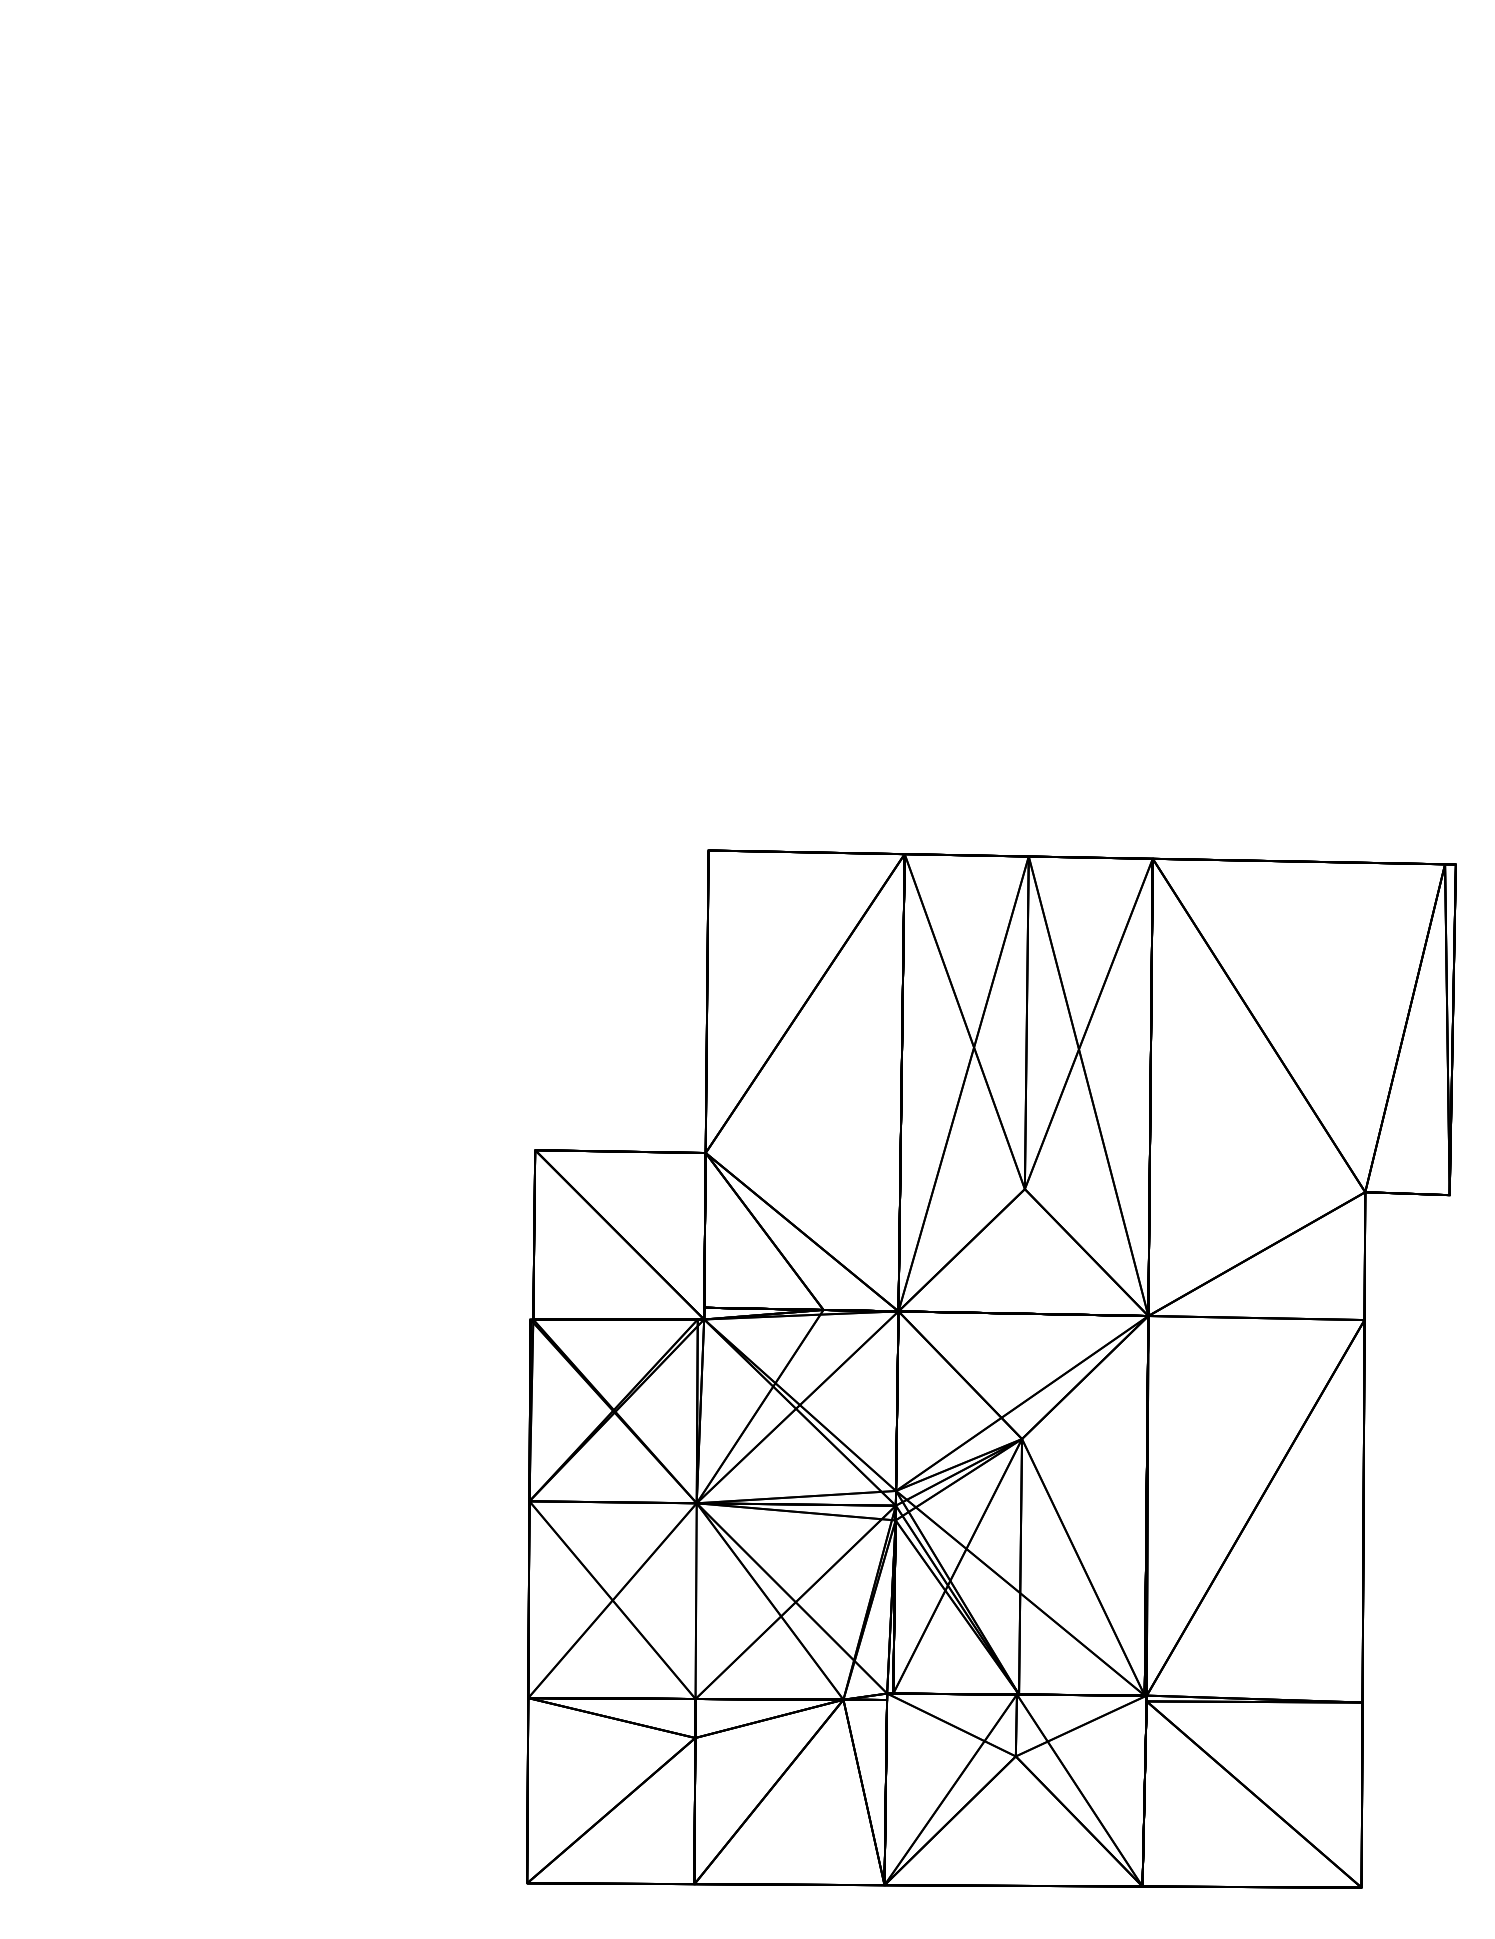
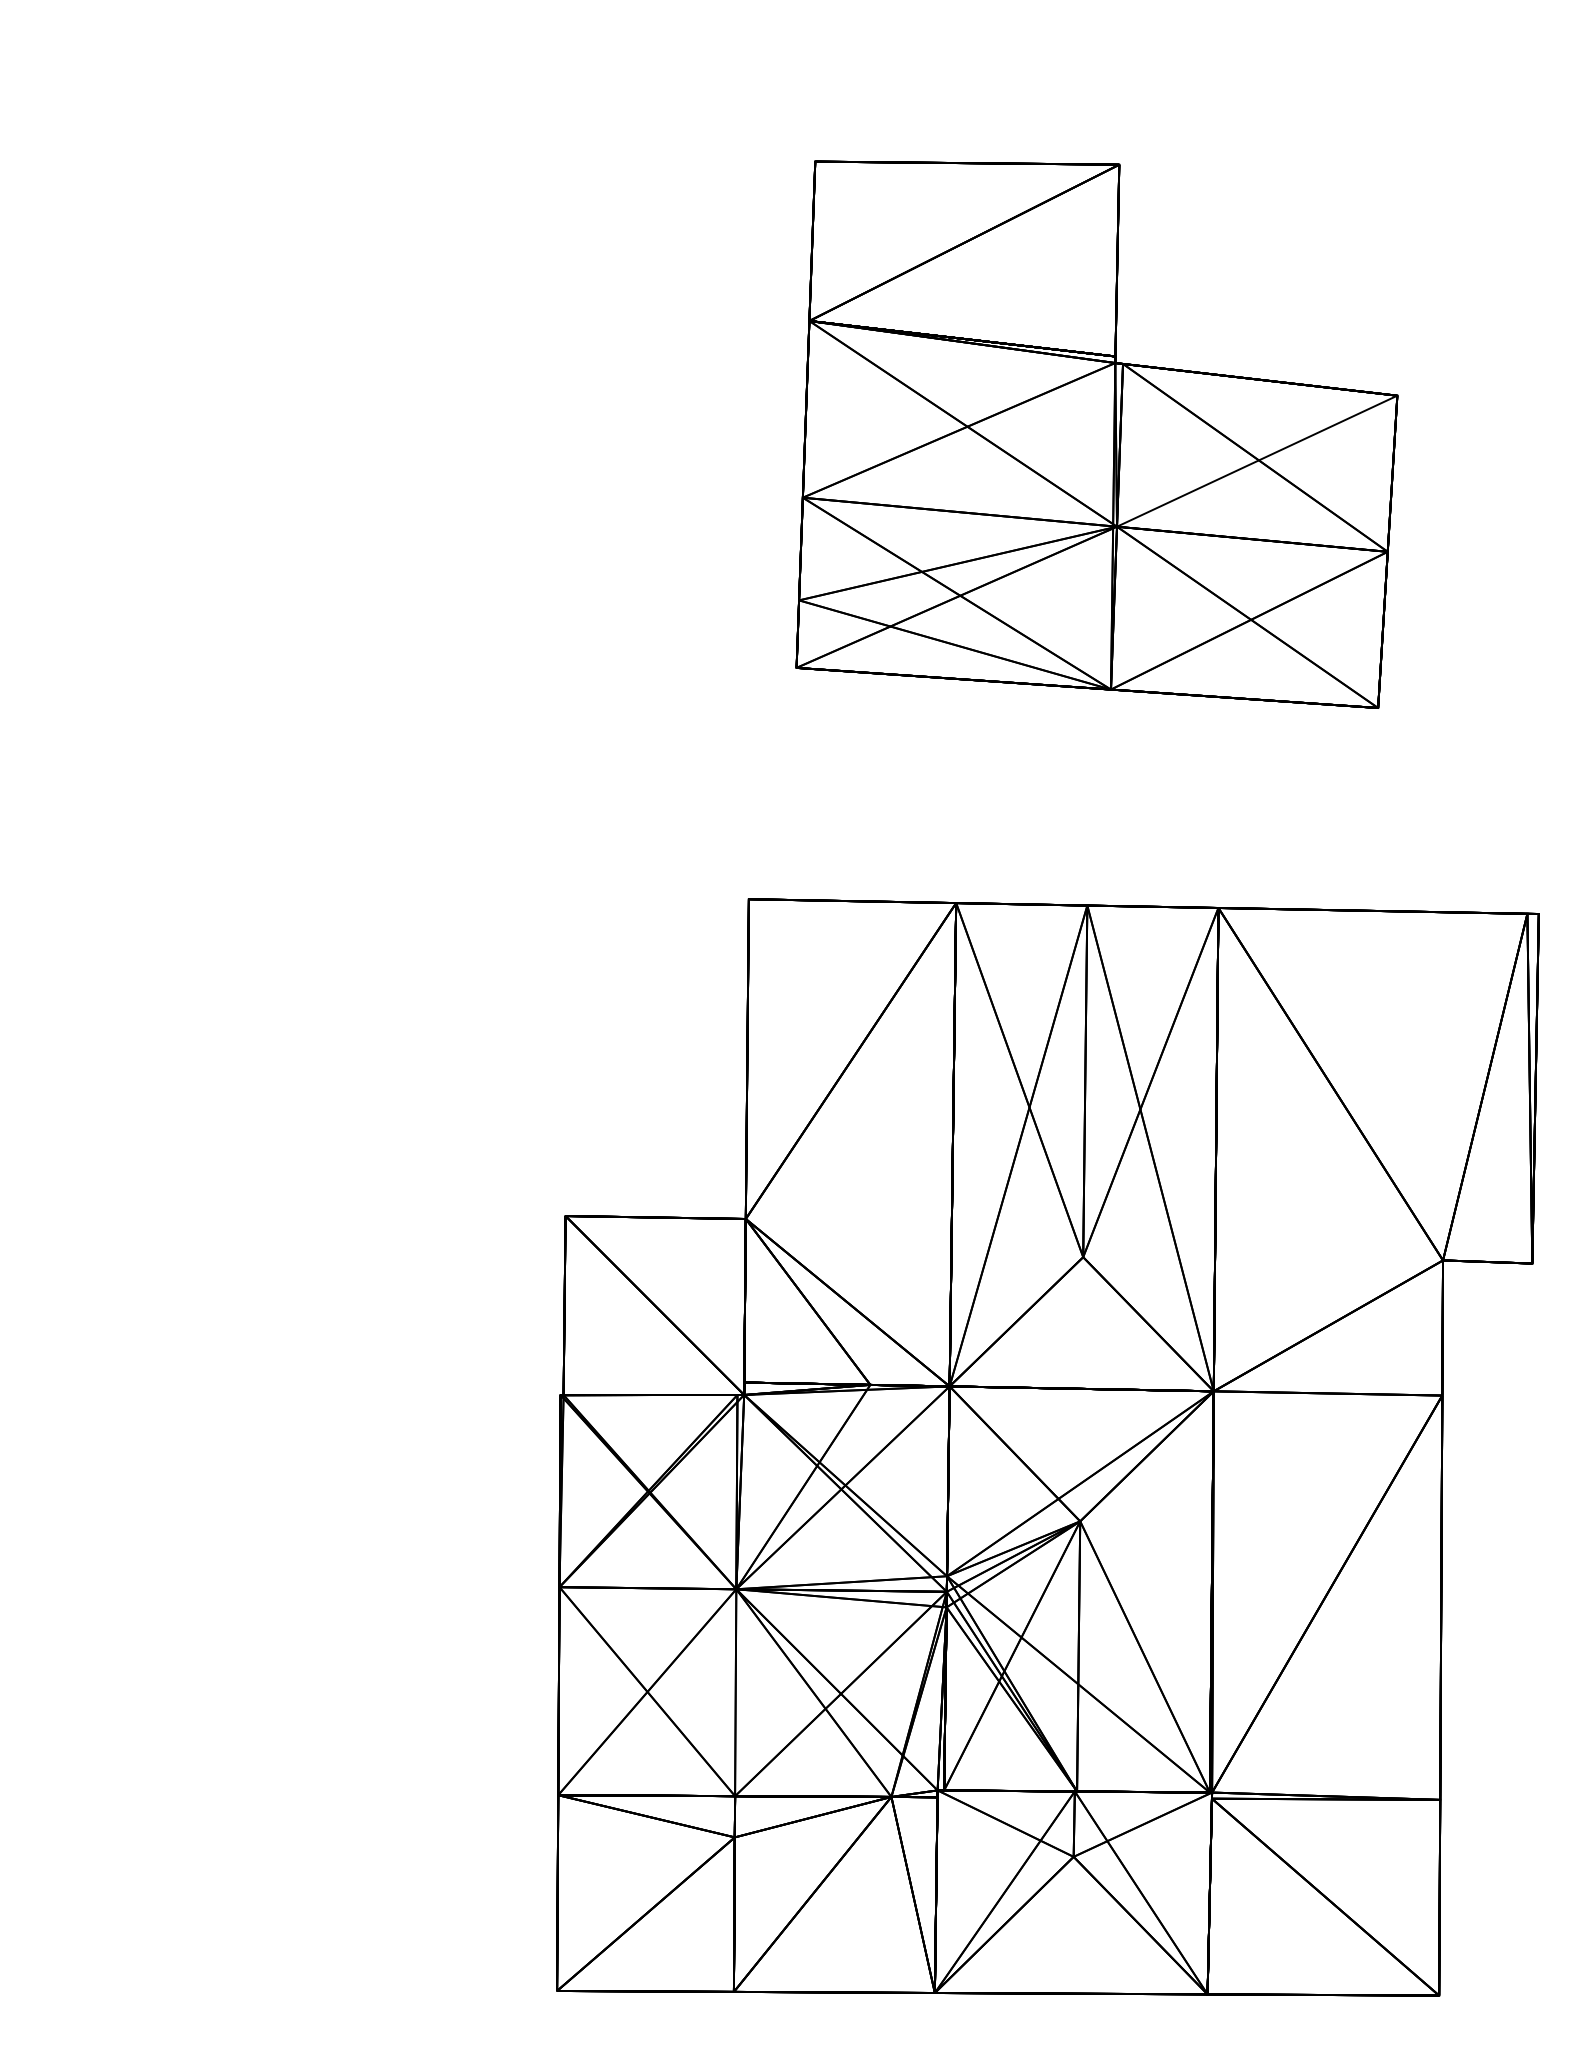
part: (1037, 410) -> (1096, 434), added

